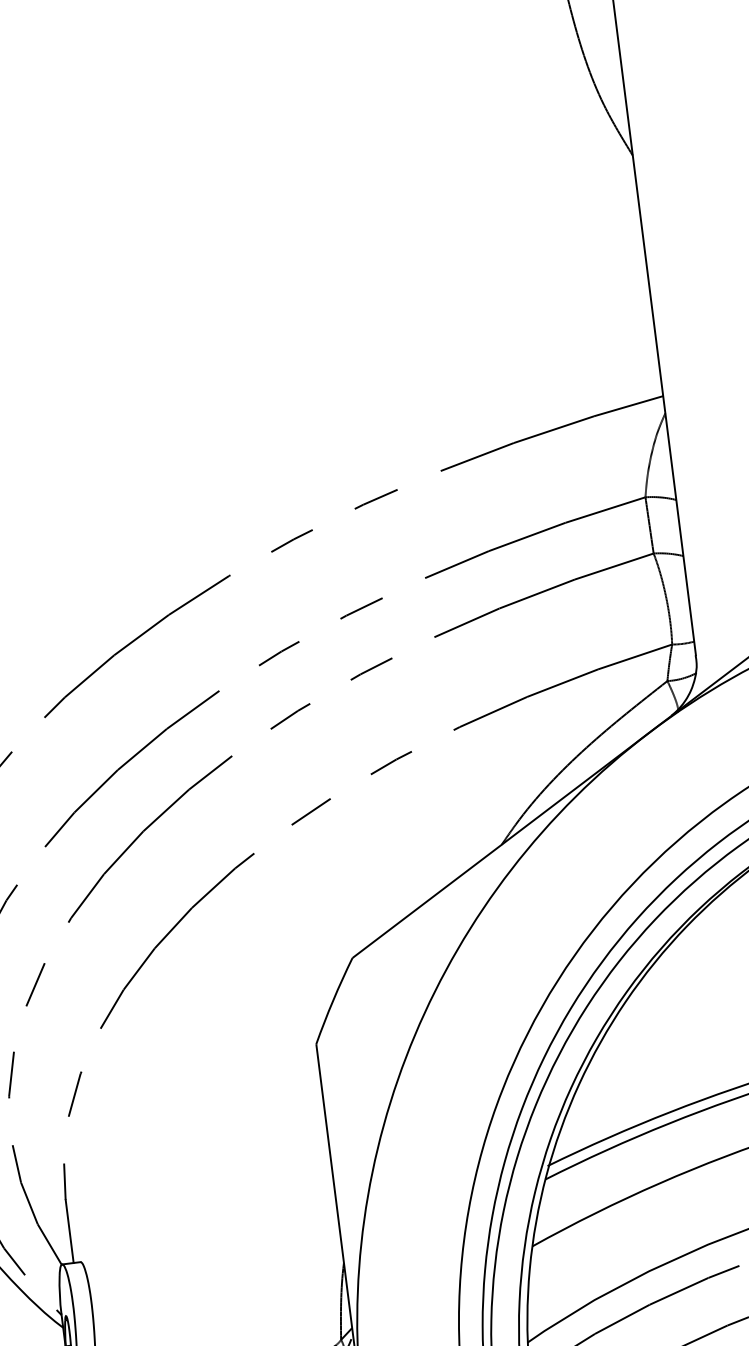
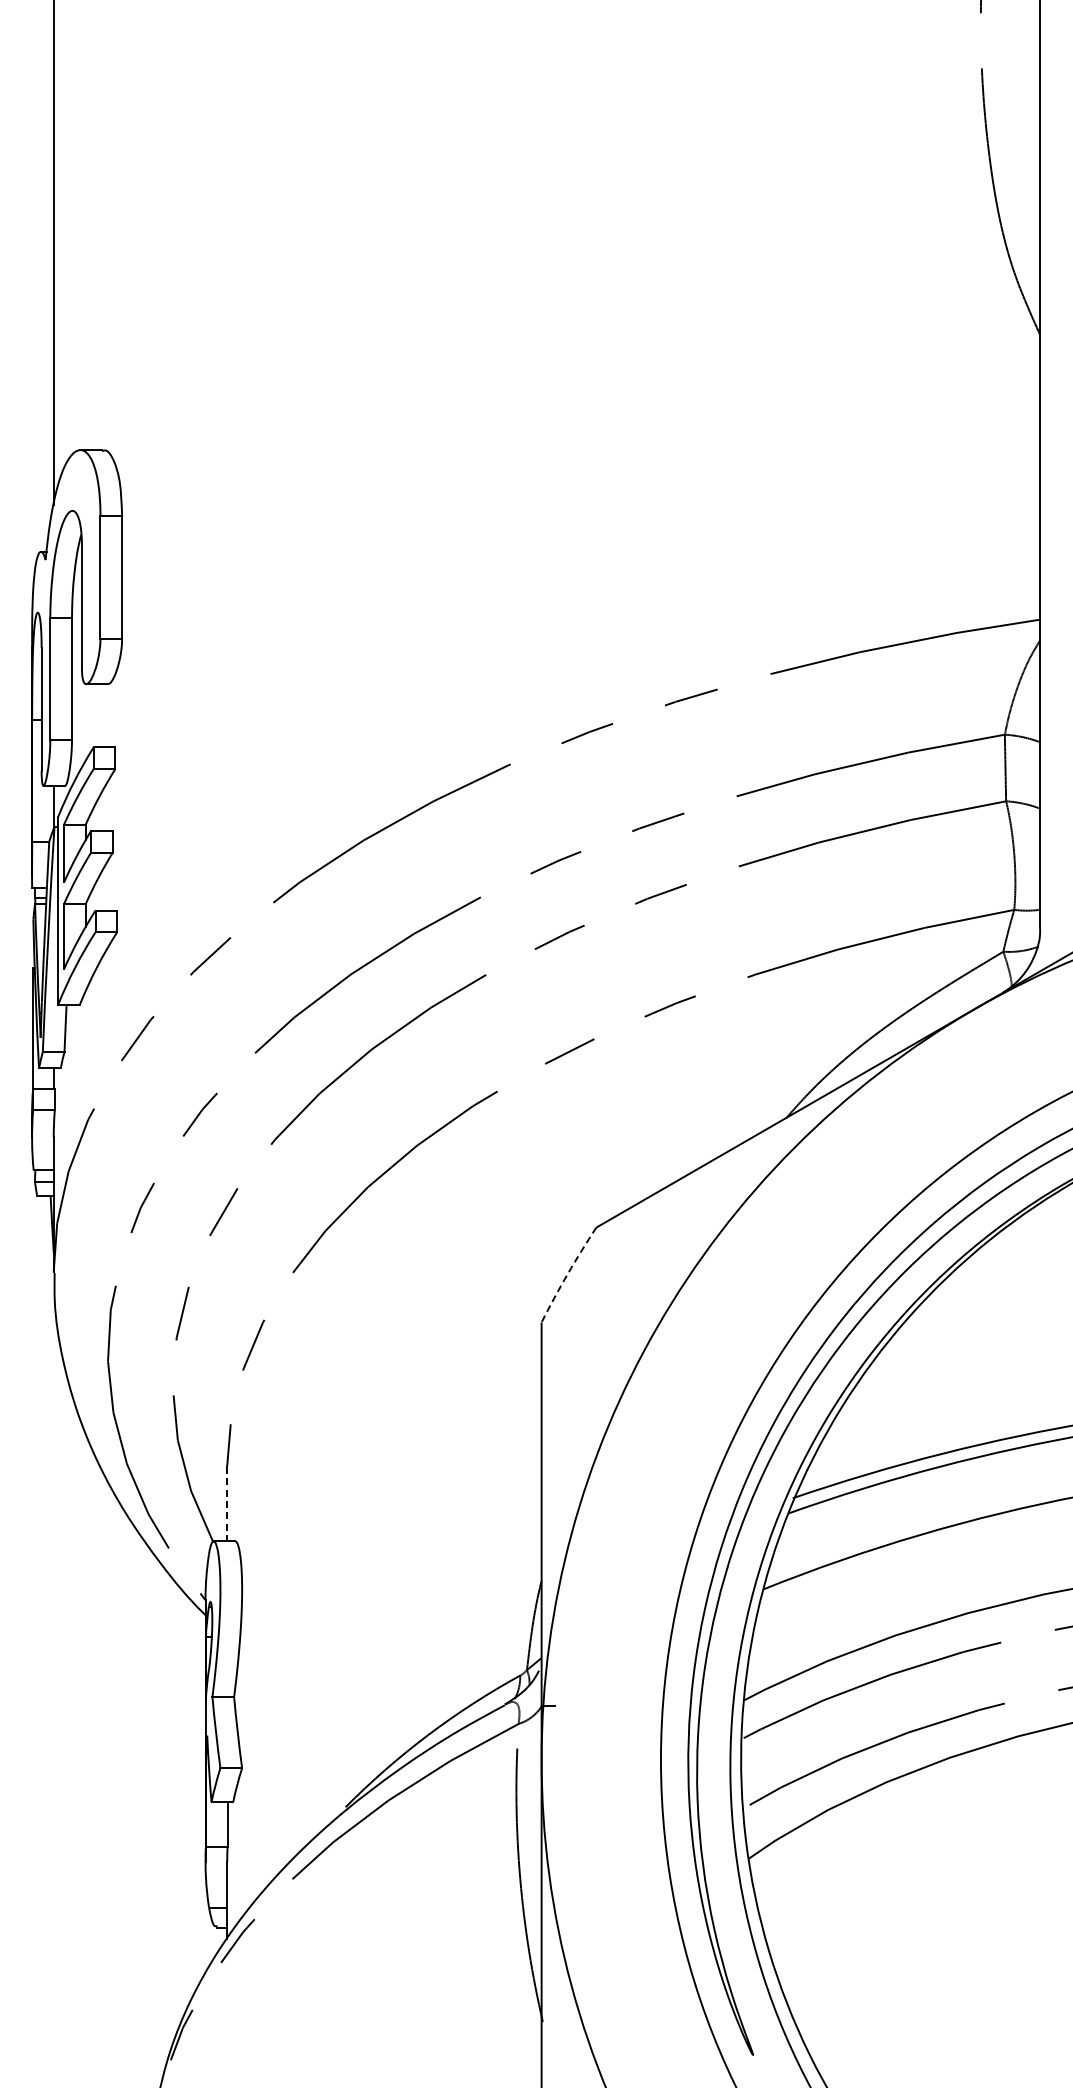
arc: (333, 1000) -> (567, 1274), solid -> dashed
line: (69, 1231) -> (227, 1504), solid -> dashed

